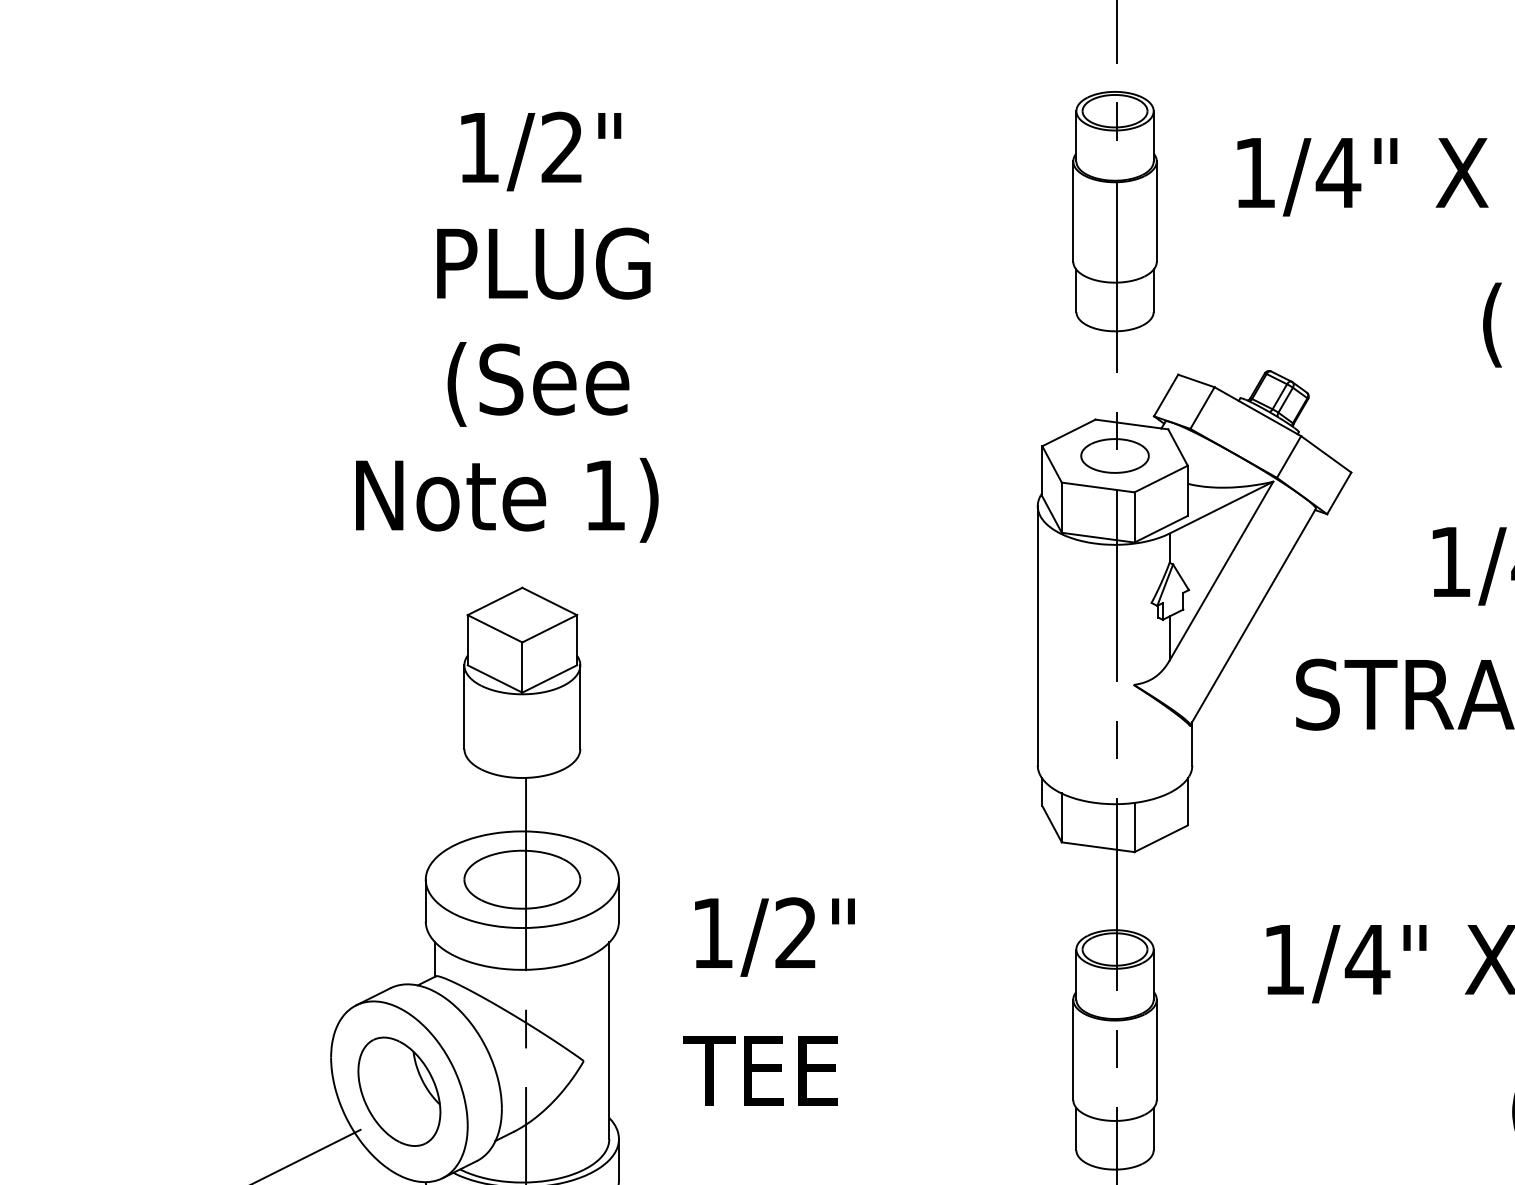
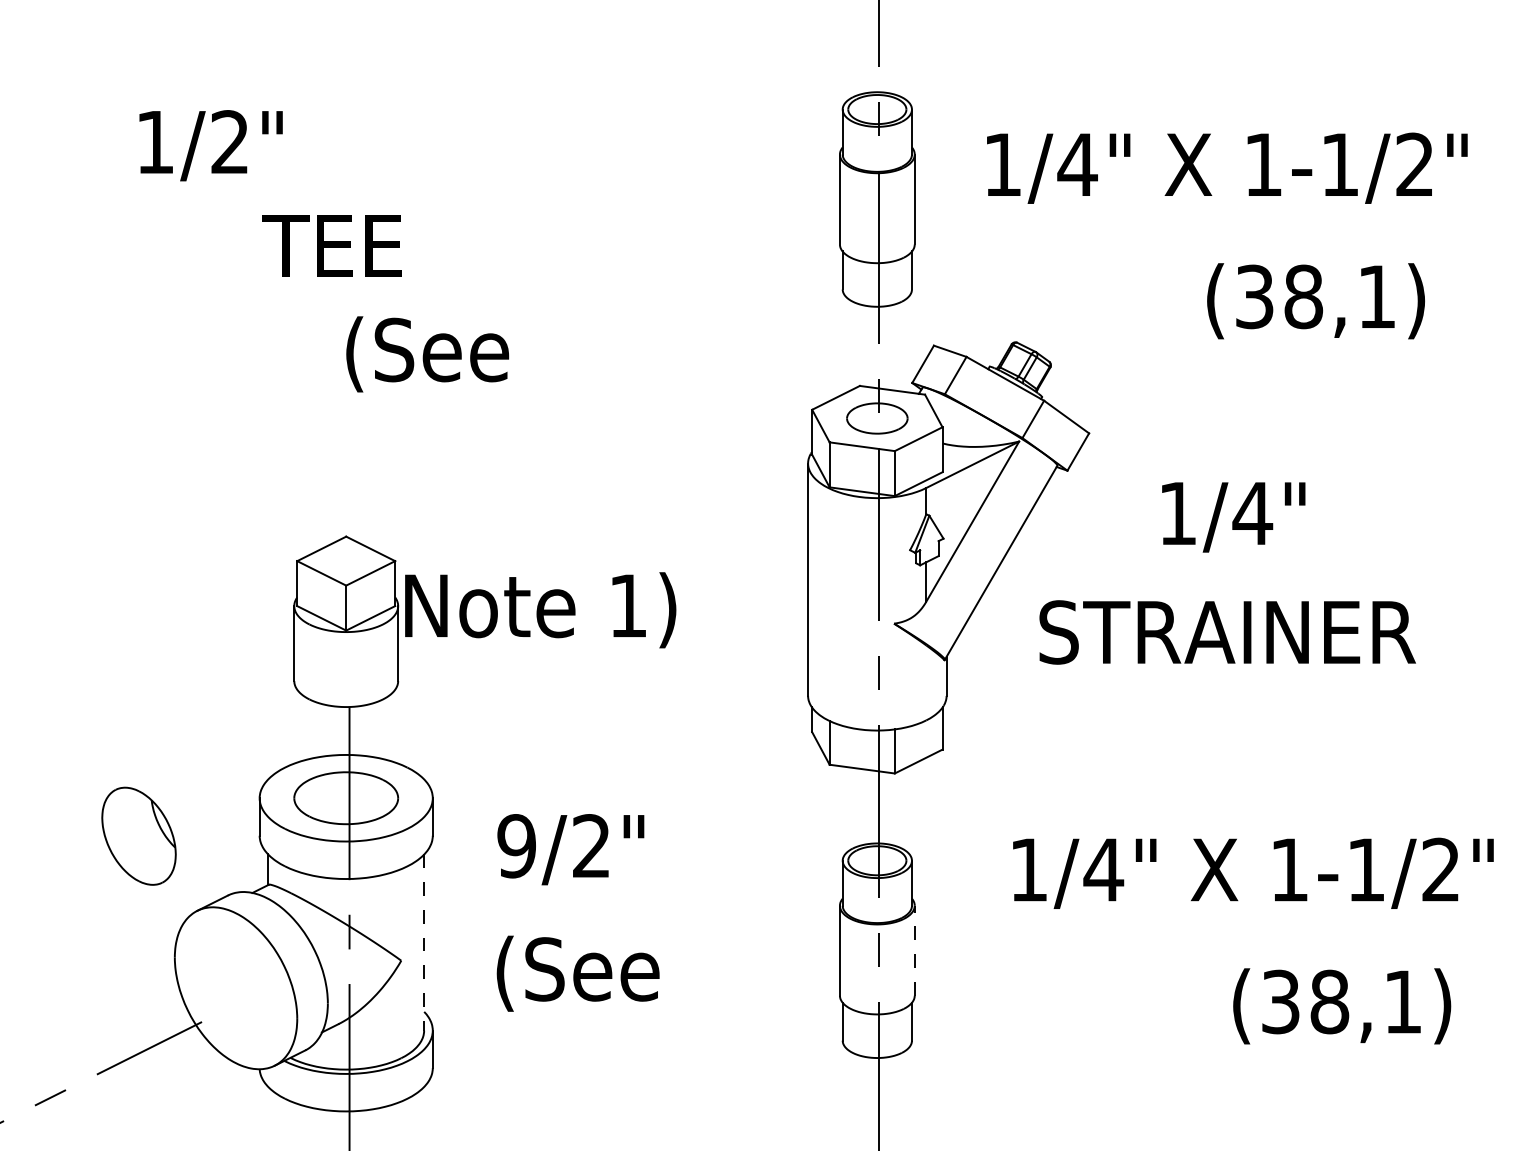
text: (540, 151) -> (210, 145), moved
text: (539, 262) -> (361, 245), PLUG -> TEE
text: (538, 384) -> (427, 354), moved
text: (507, 500) -> (540, 610), moved
text: (712, 933) -> (516, 846), 1/2" -> 9/2"
line: (609, 1041) -> (424, 943), solid -> dashed
line: (1156, 1049) -> (914, 950), solid -> dashed
text: (777, 1075) -> (574, 973), TEE -> (See
part: (398, 1090) -> (138, 835), moved

